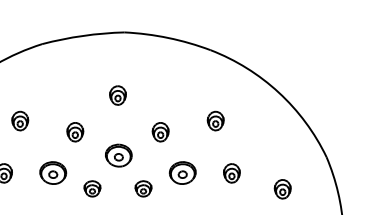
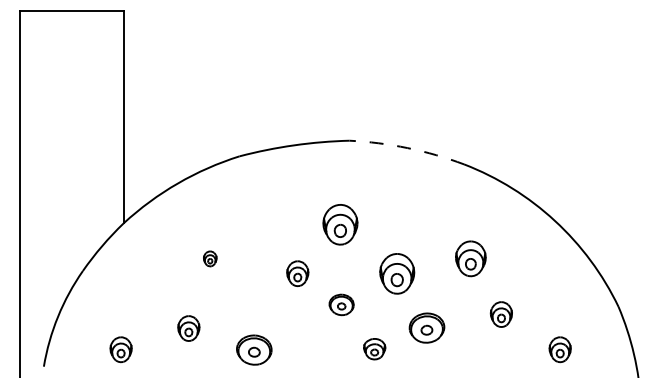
arc: (168, 38) -> (407, 148), solid -> dashed
part: (117, 95) -> (340, 224), size x1.6
part: (19, 120) -> (209, 258), size x0.6
part: (215, 120) -> (470, 258), size x1.4
part: (75, 132) -> (297, 273), moved
part: (160, 132) -> (397, 273), size x1.6
part: (118, 155) -> (341, 304), size x0.7
part: (53, 172) -> (254, 349), moved
part: (231, 173) -> (500, 314), moved
part: (92, 189) -> (306, 349), removed

